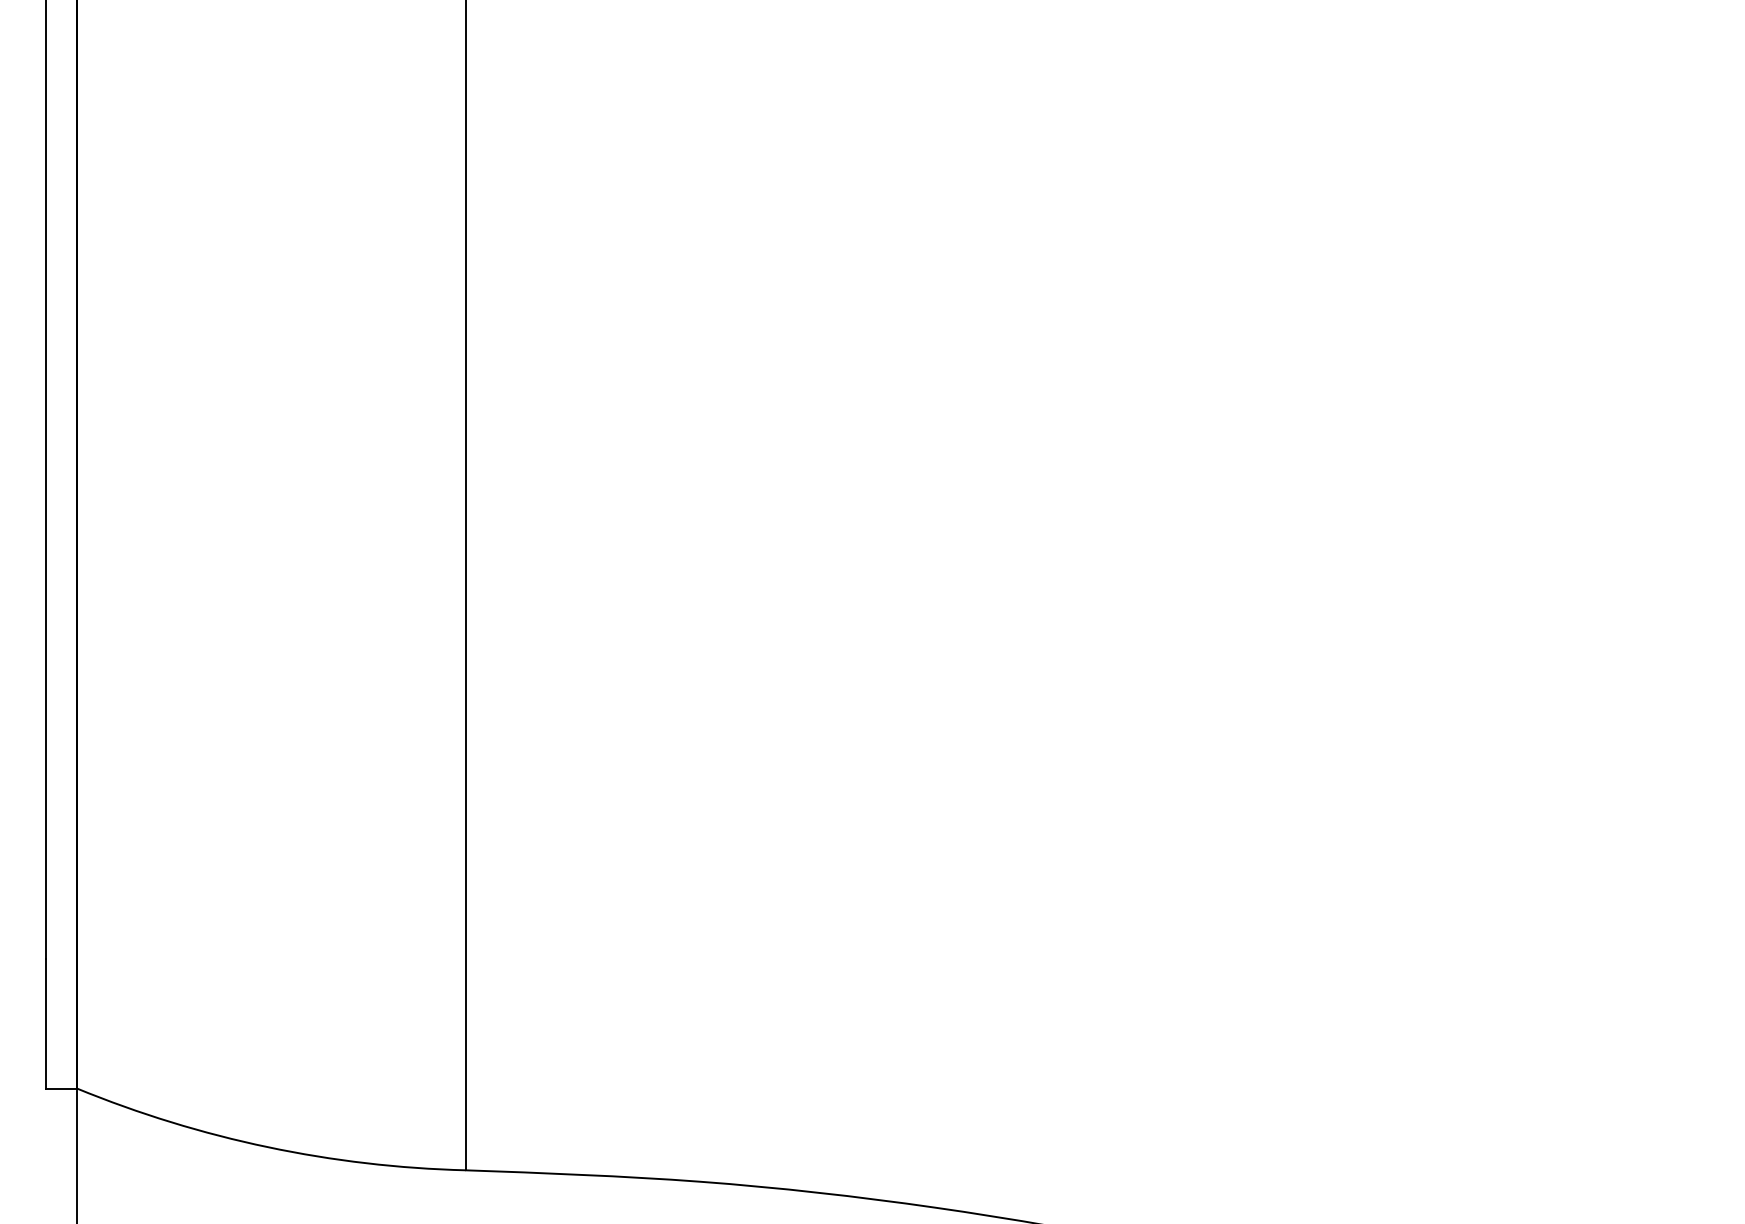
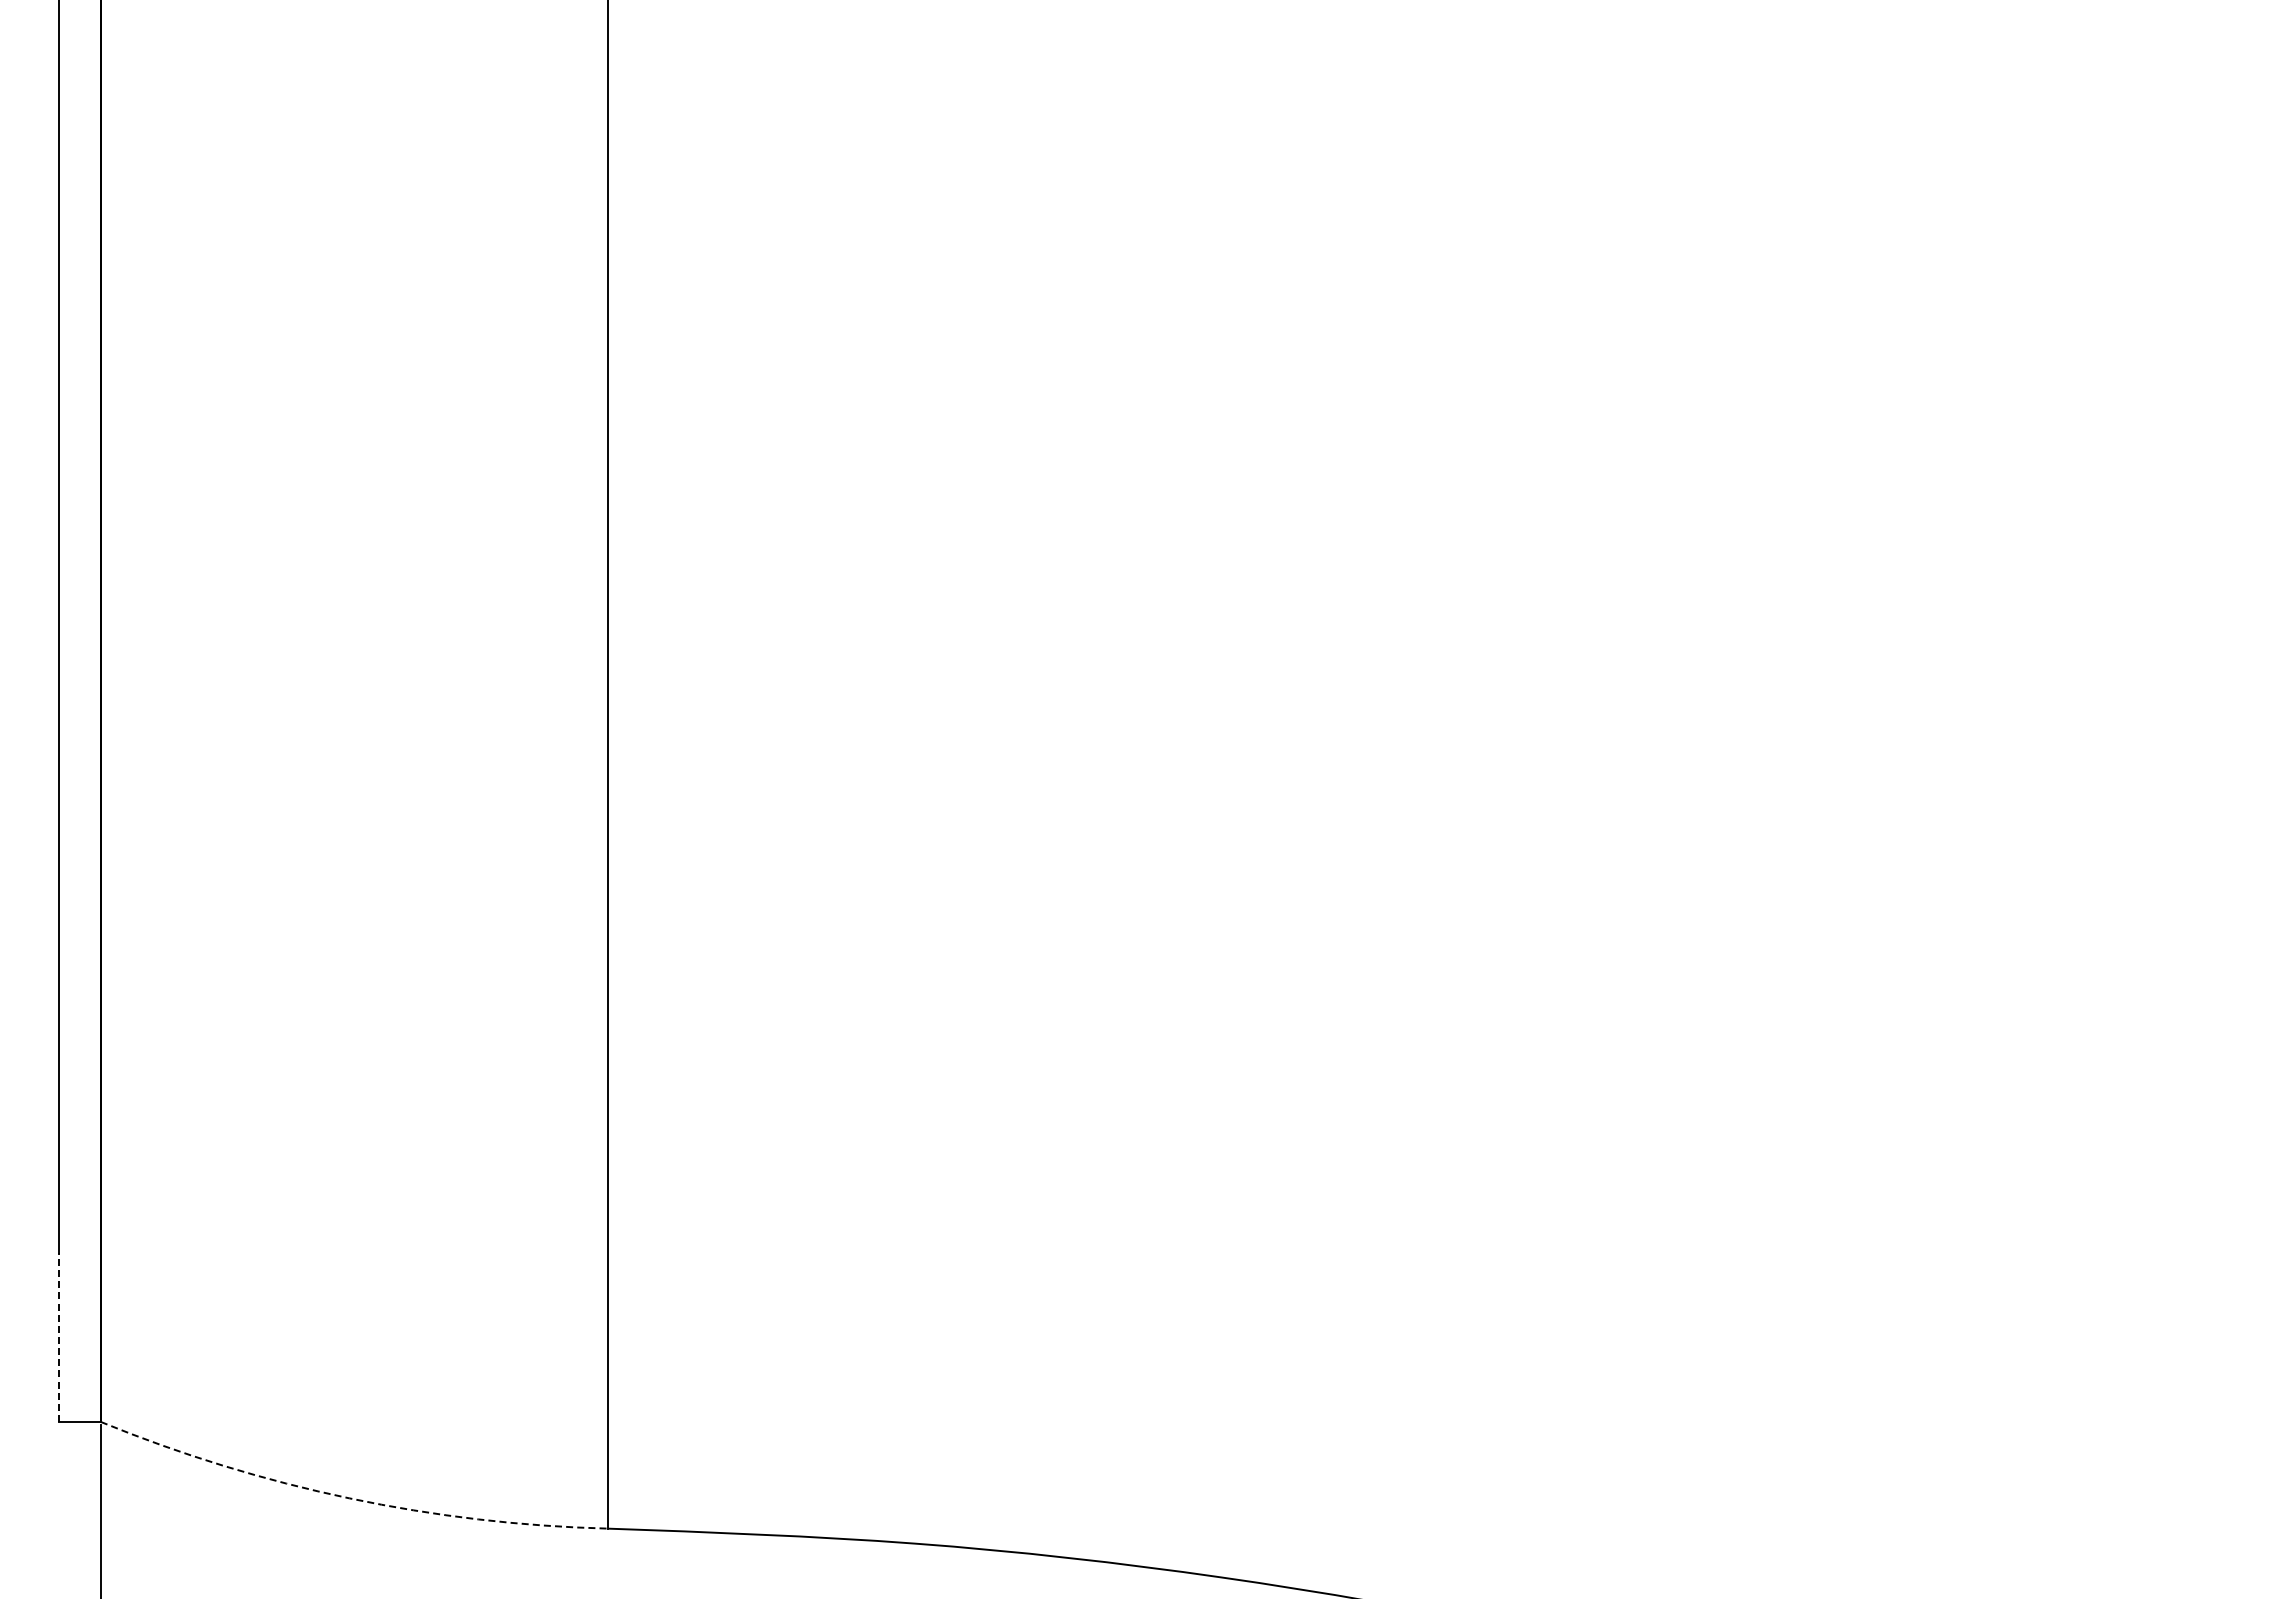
line: (45, 1023) -> (59, 1337), solid -> dashed
arc: (267, 1147) -> (349, 1498), solid -> dashed

